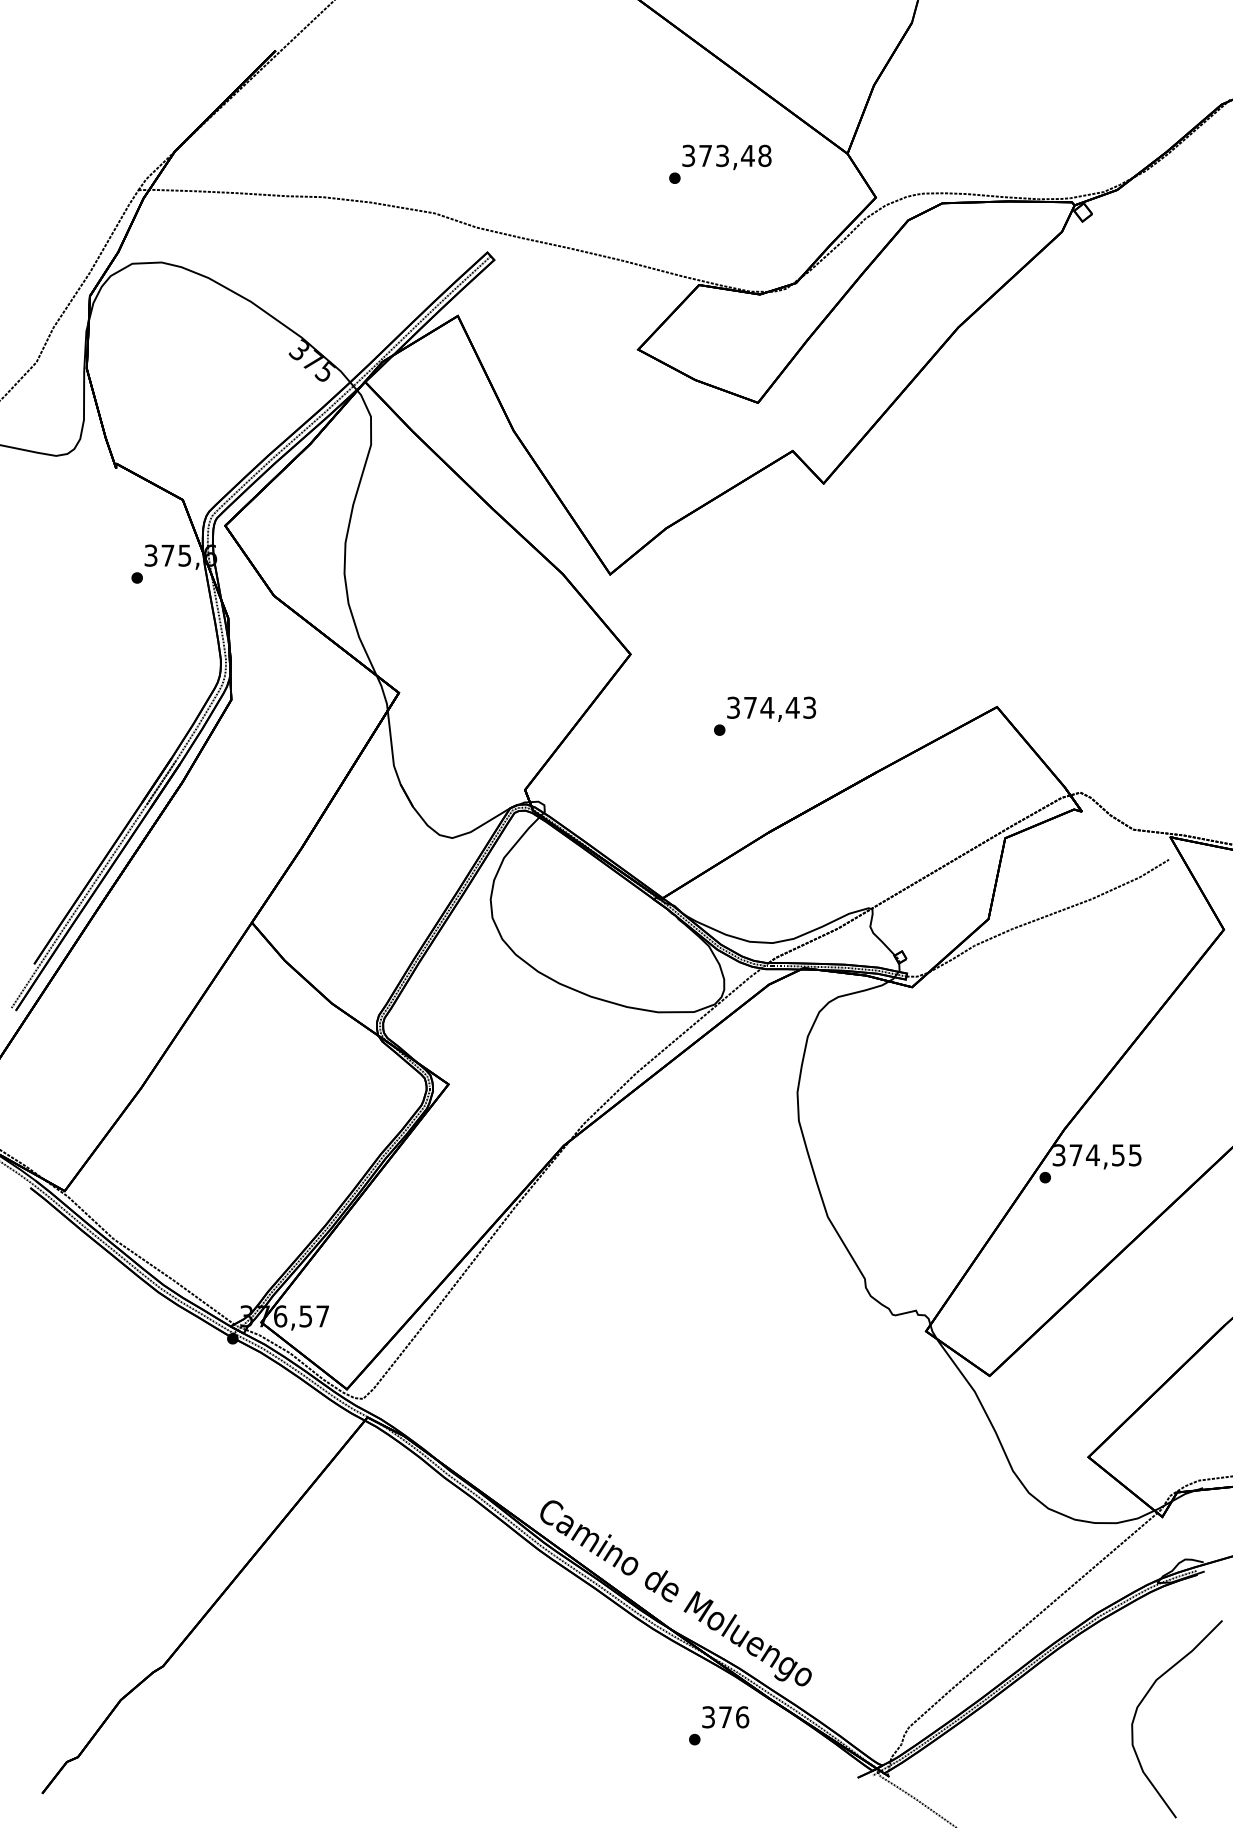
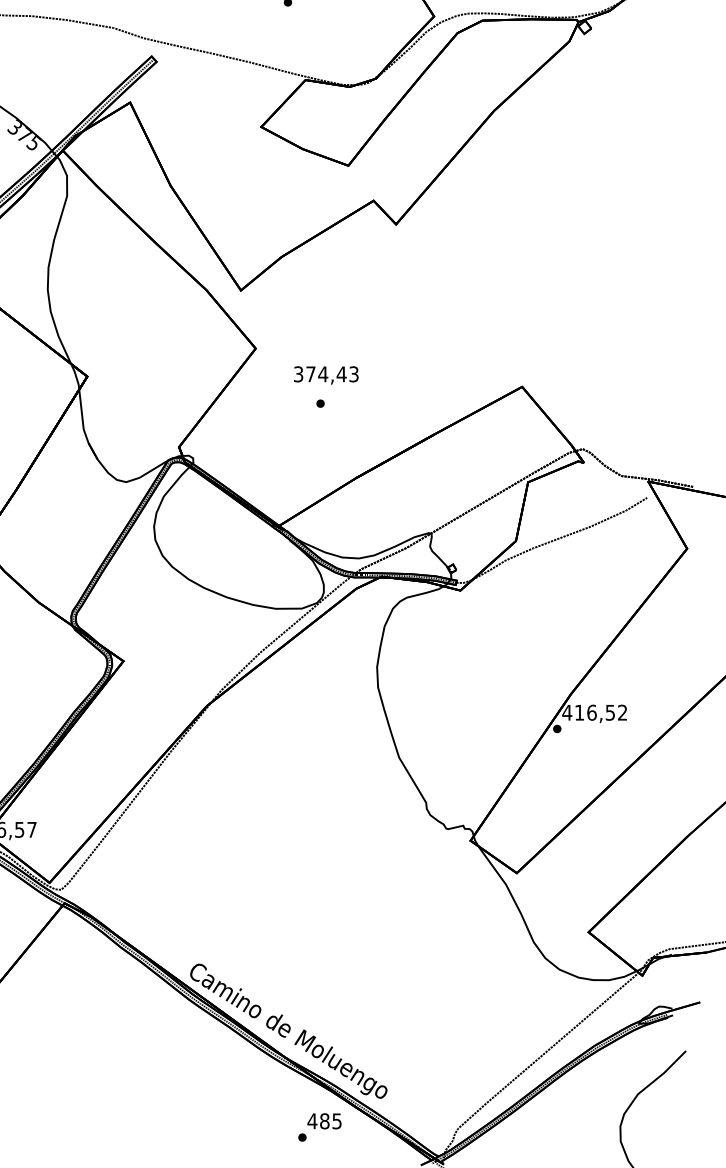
text: (771, 708) -> (326, 374), moved
text: (1096, 1155) -> (594, 712), 374,55 -> 416,52
text: (725, 1717) -> (324, 1121), 376 -> 485

